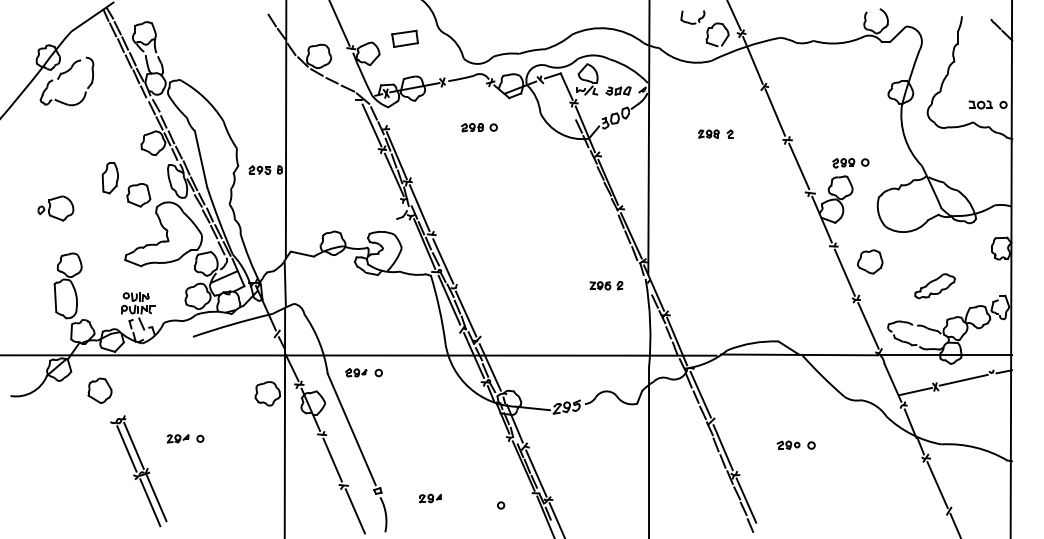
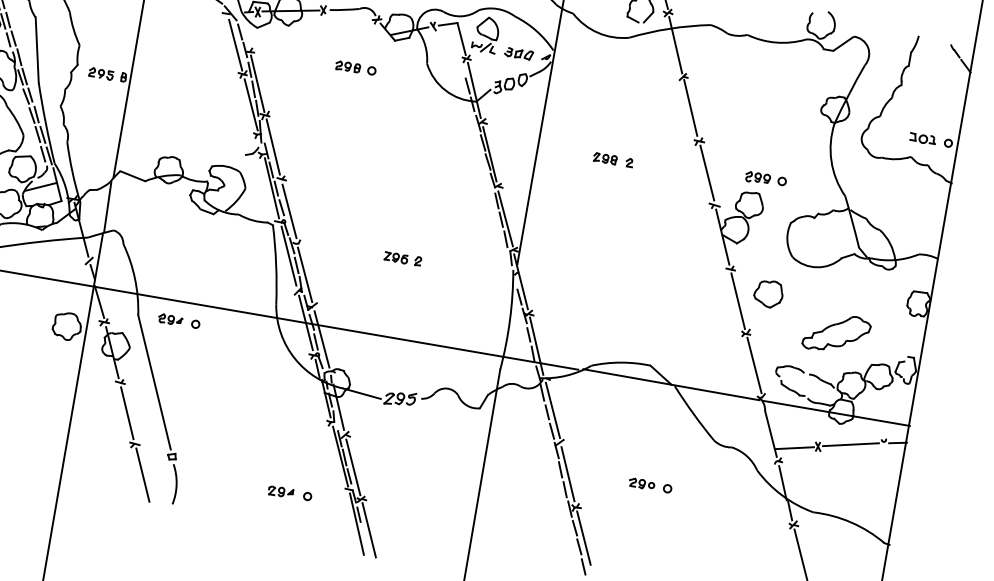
part: (715, 133) -> (612, 159), moved
part: (606, 285) -> (403, 258), moved
part: (934, 286) -> (836, 333), size x1.43
part: (430, 498) -> (281, 491), moved

